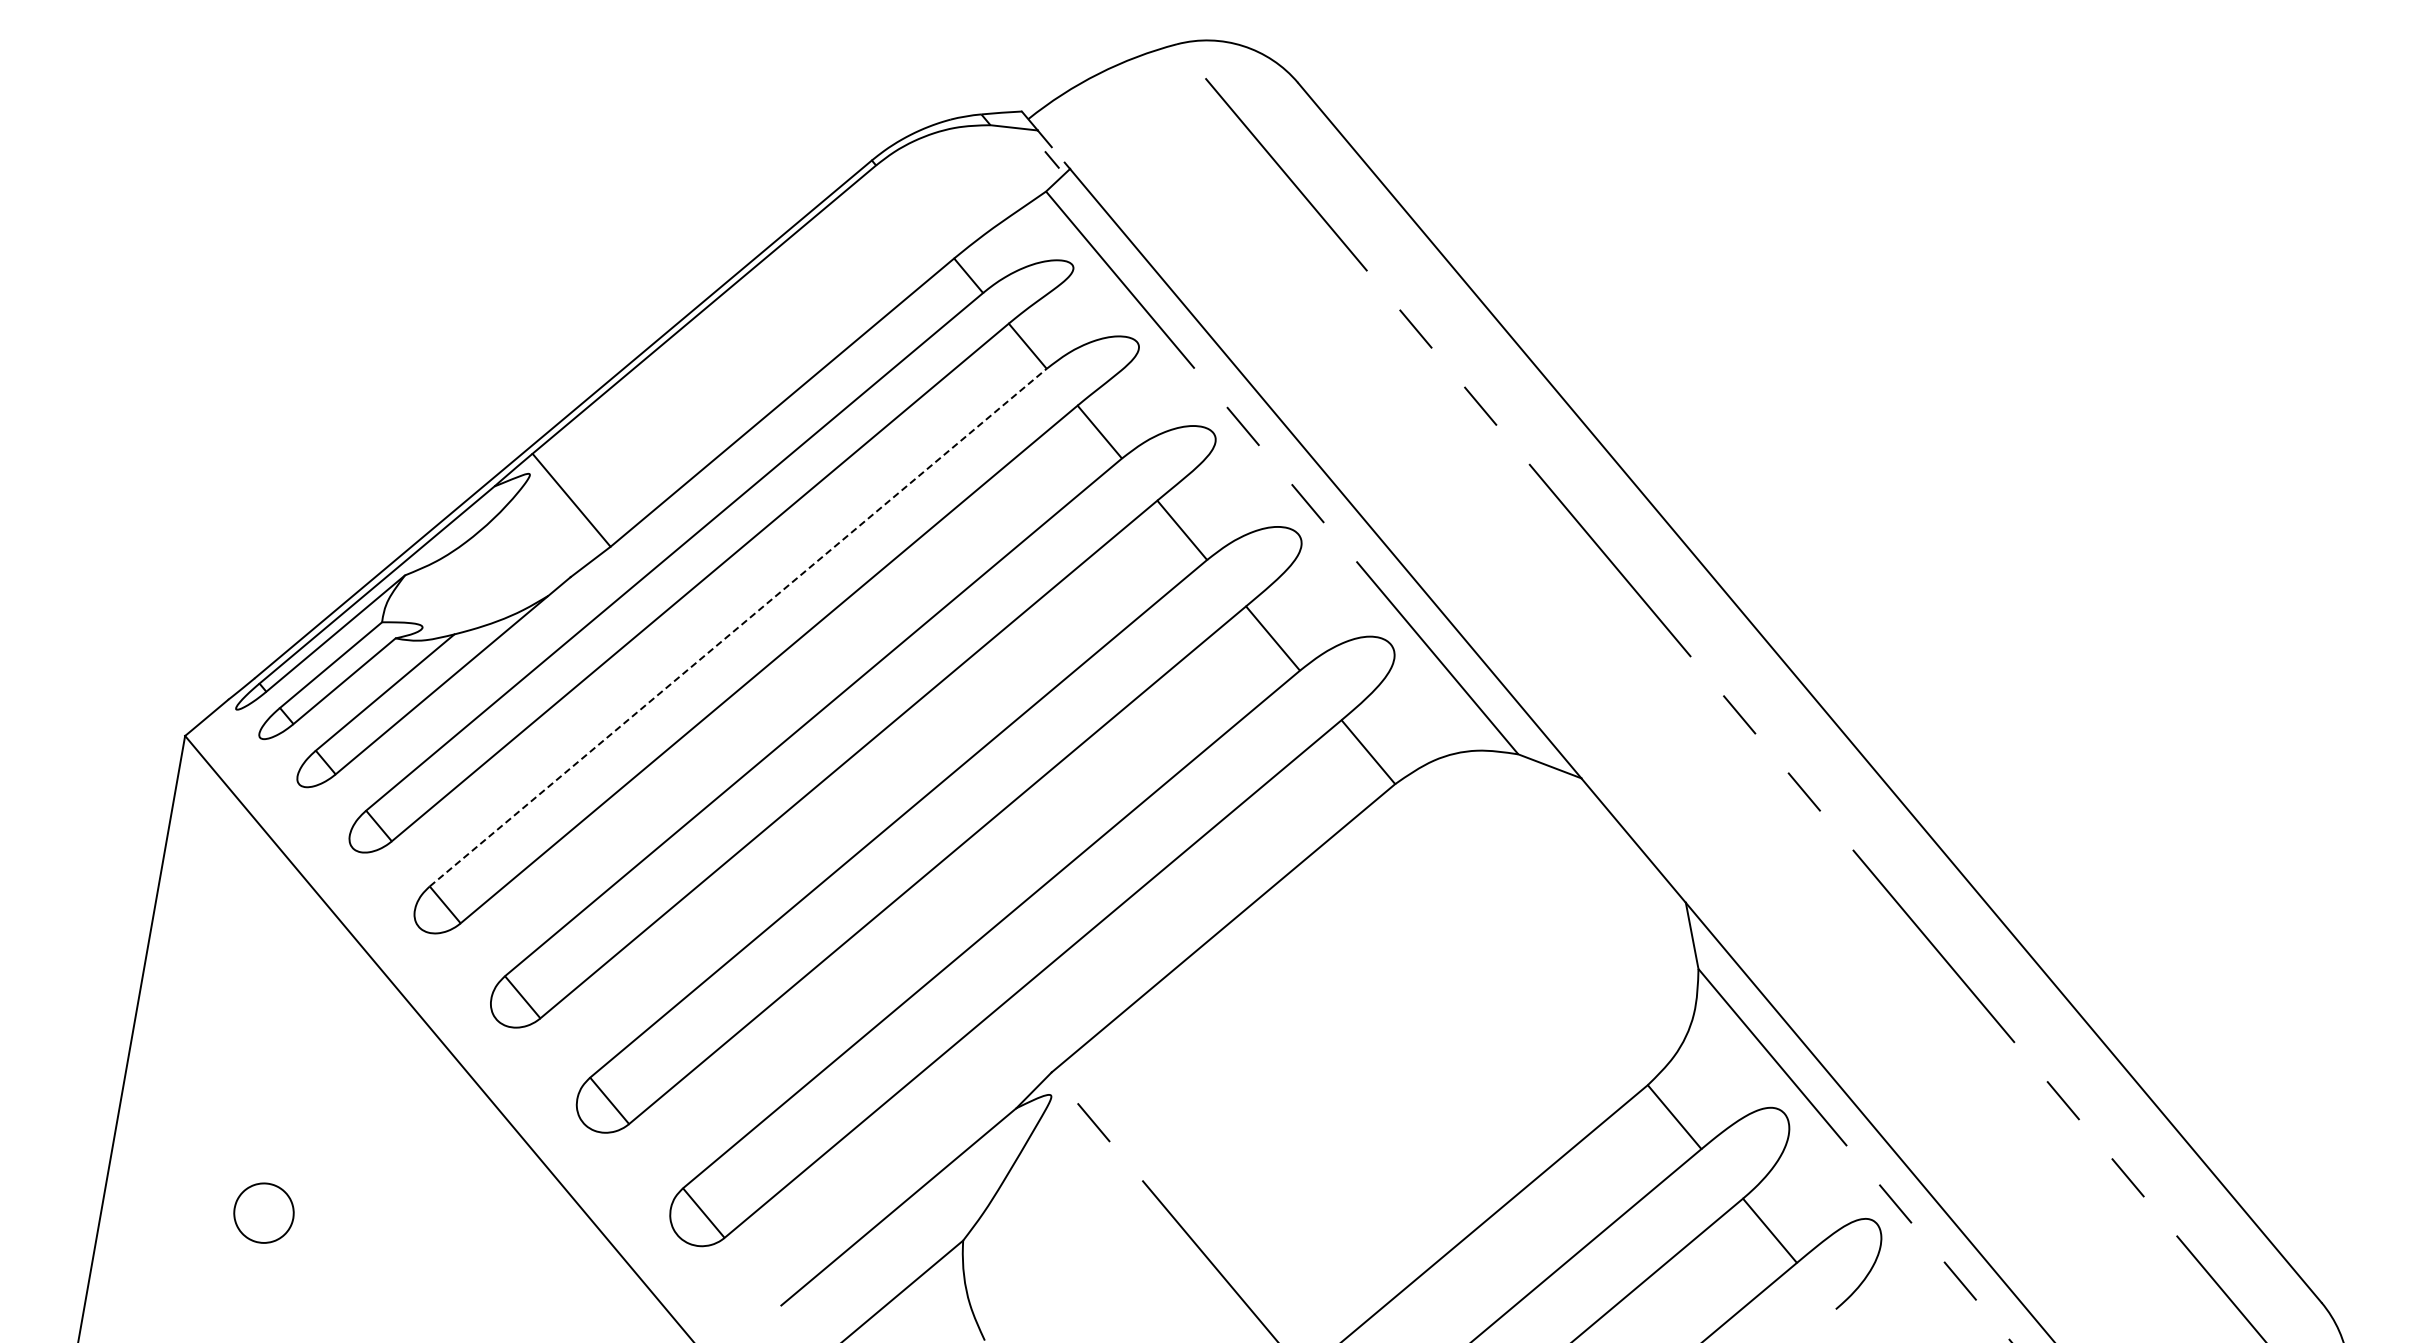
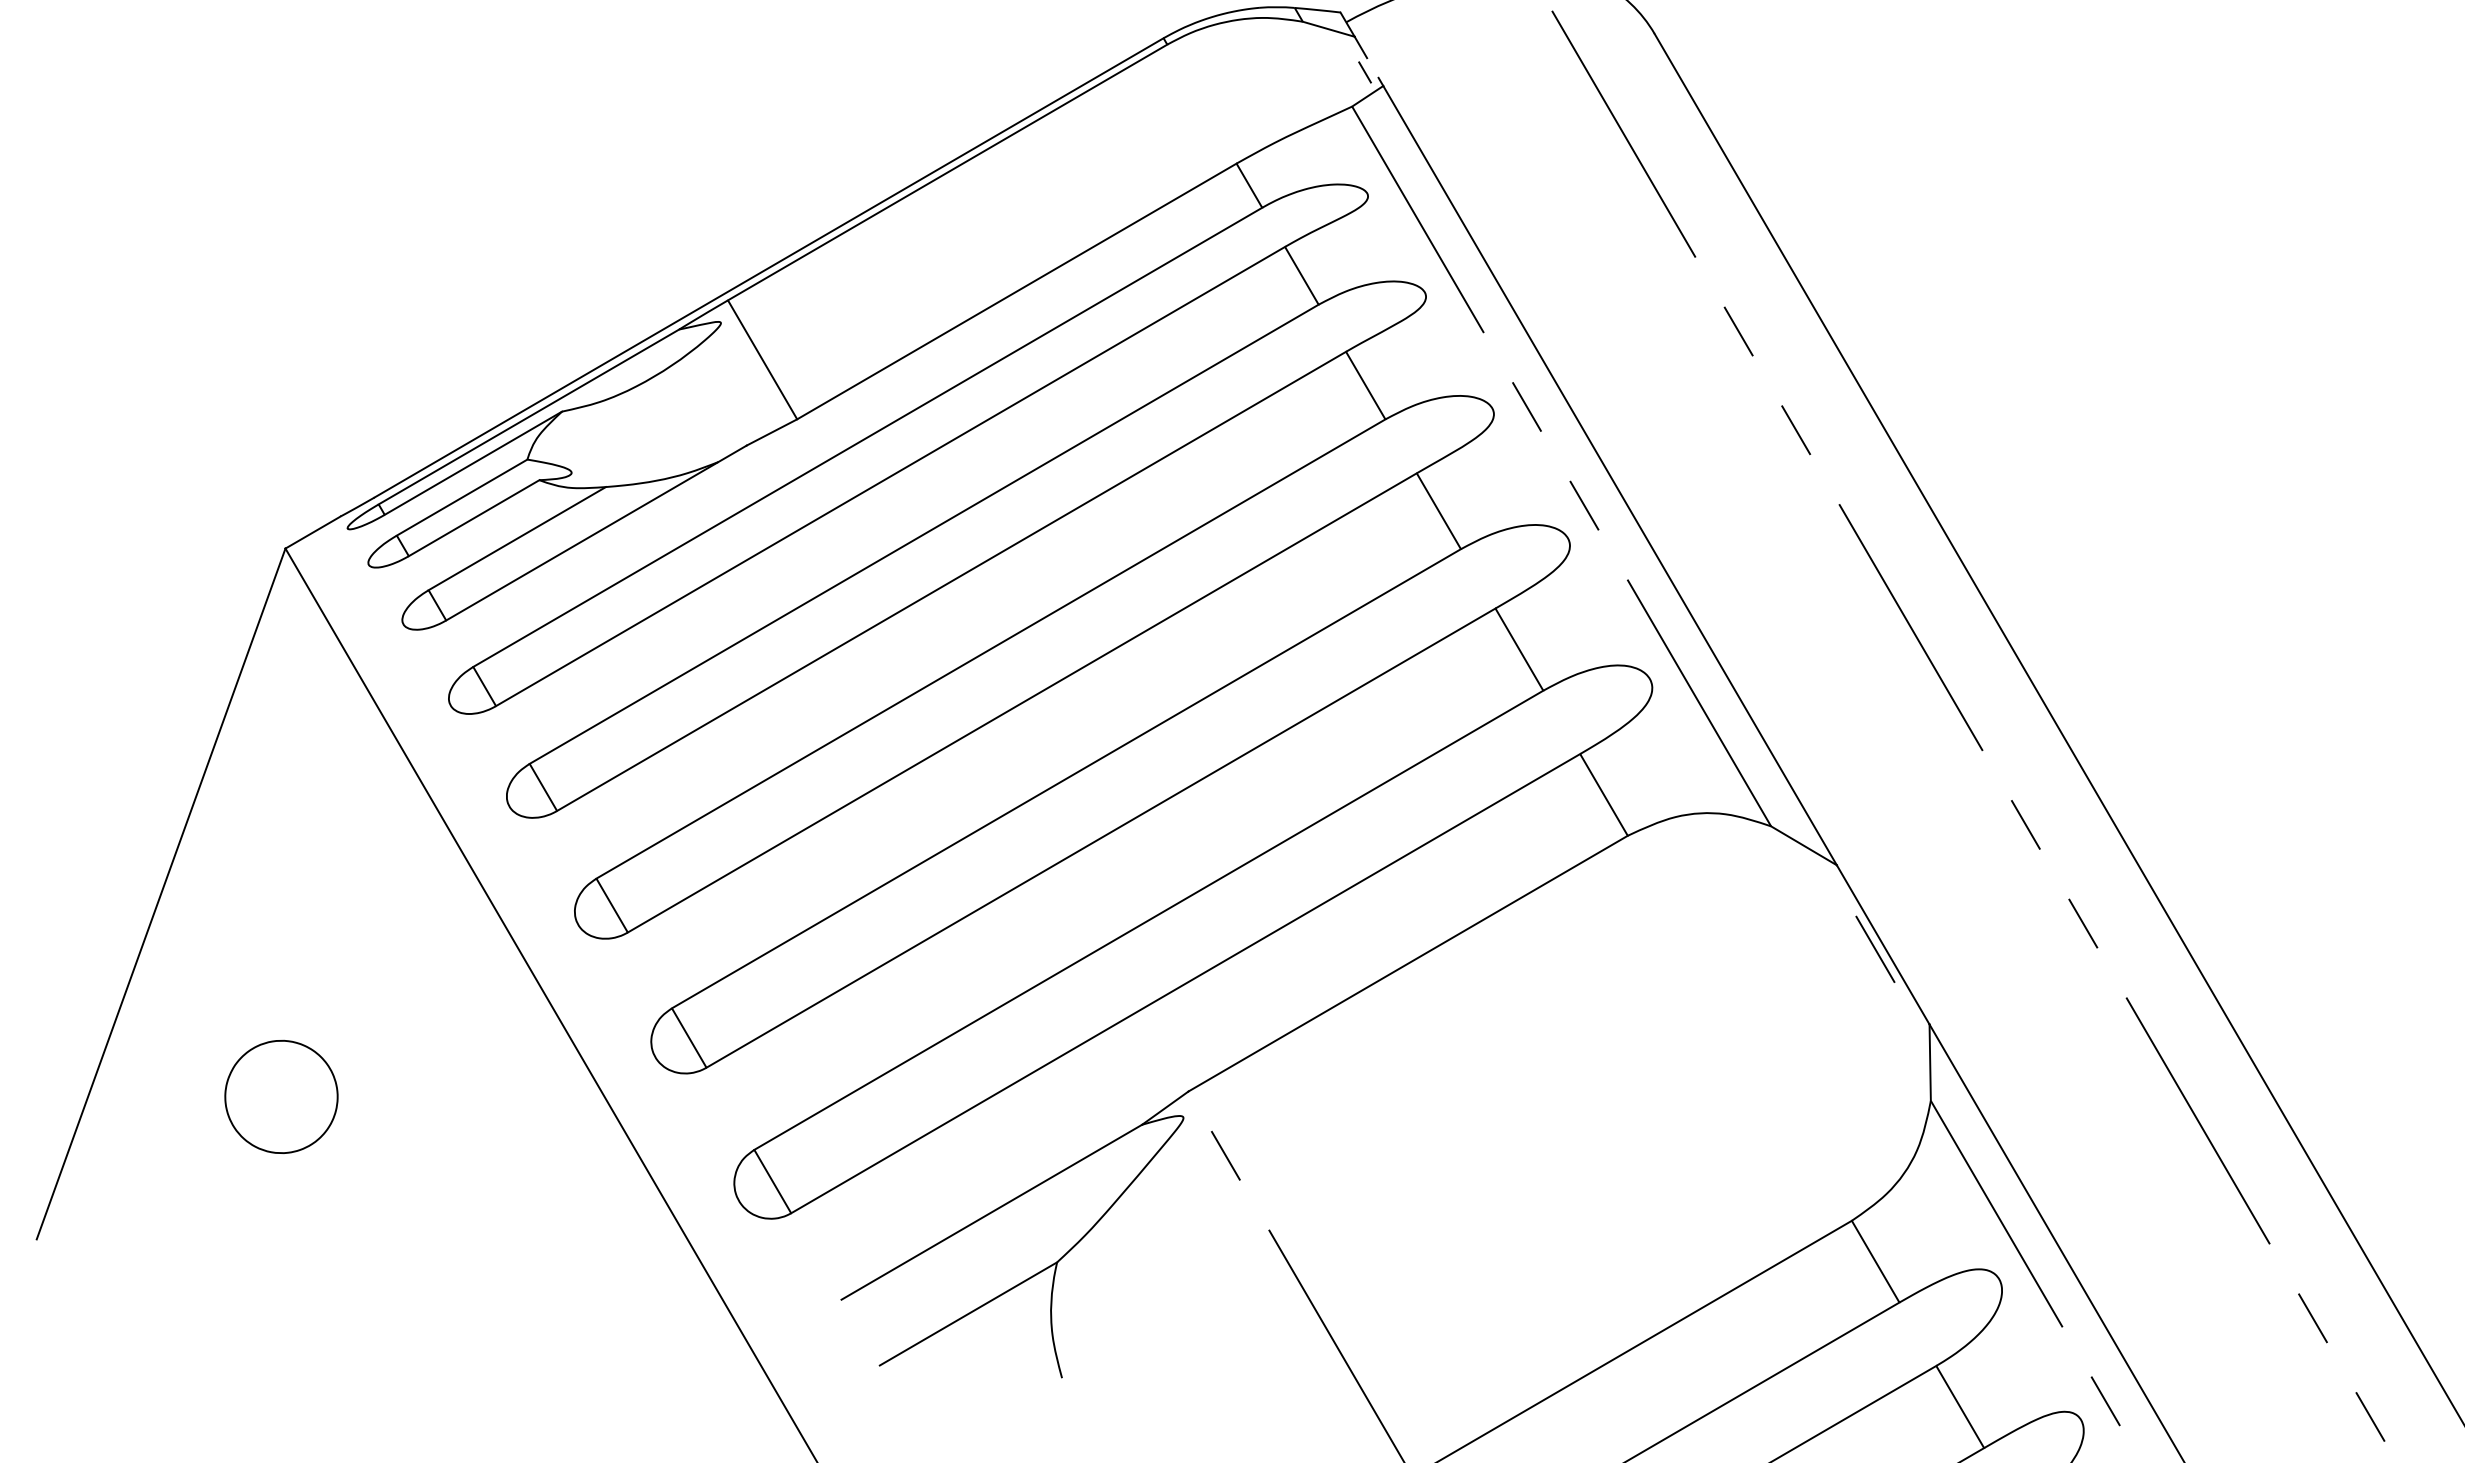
line: (738, 627) -> (924, 534), dashed -> solid
line: (1627, 845) -> (1875, 949), added
part: (263, 1212) -> (281, 1095), size x1.67

